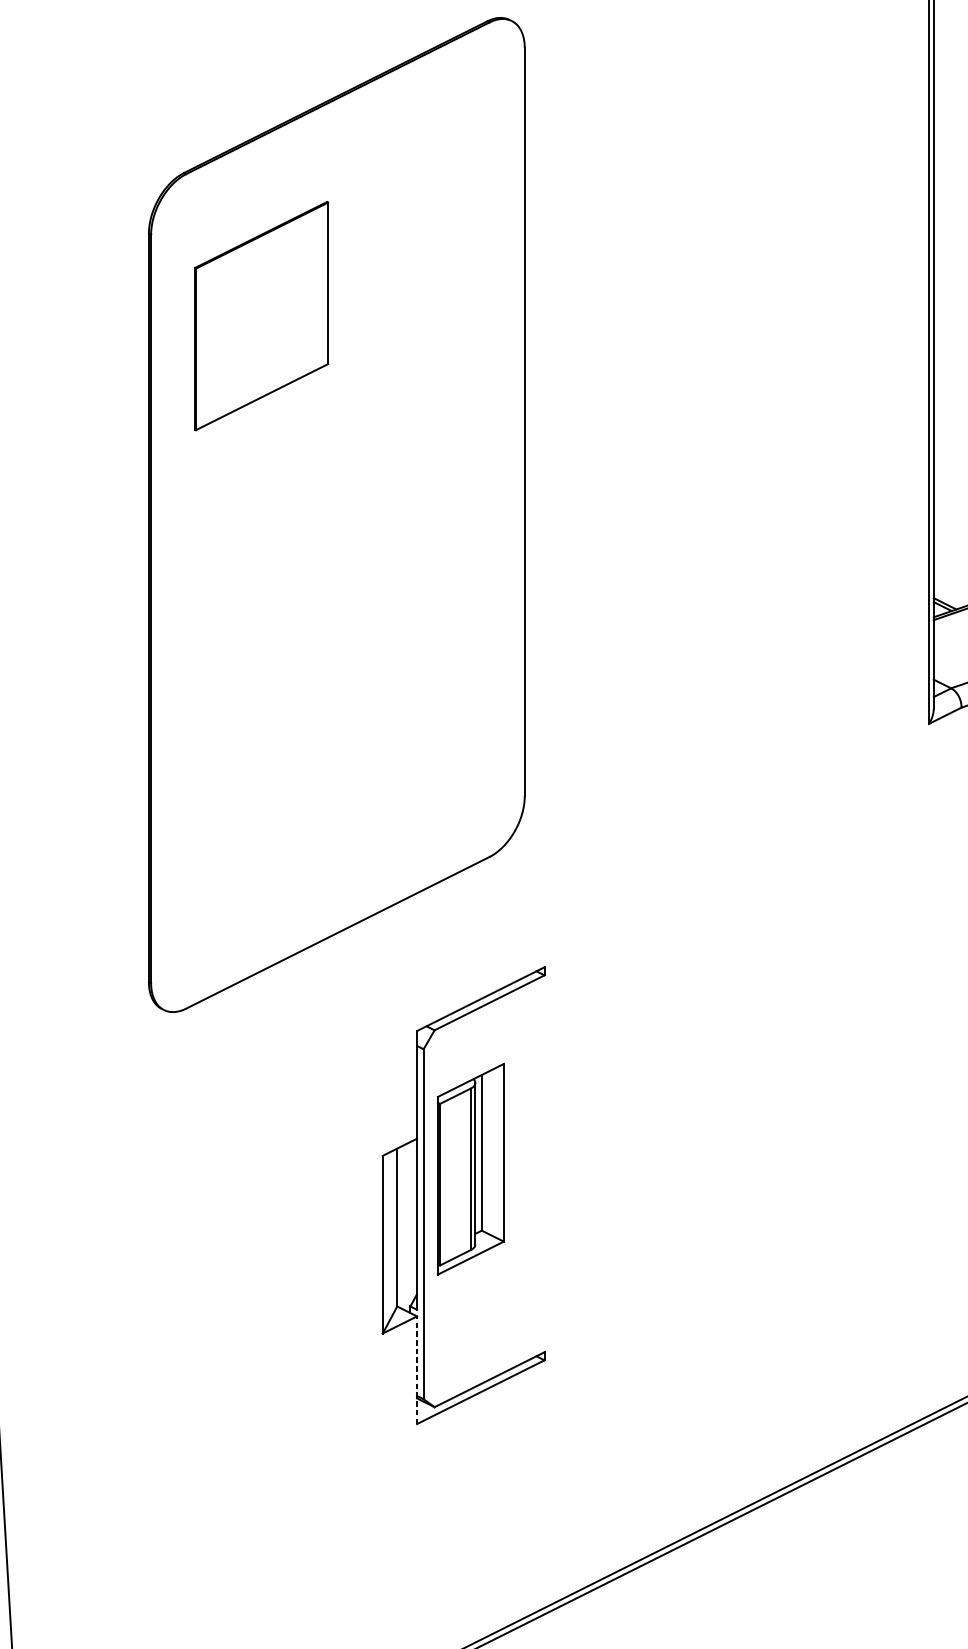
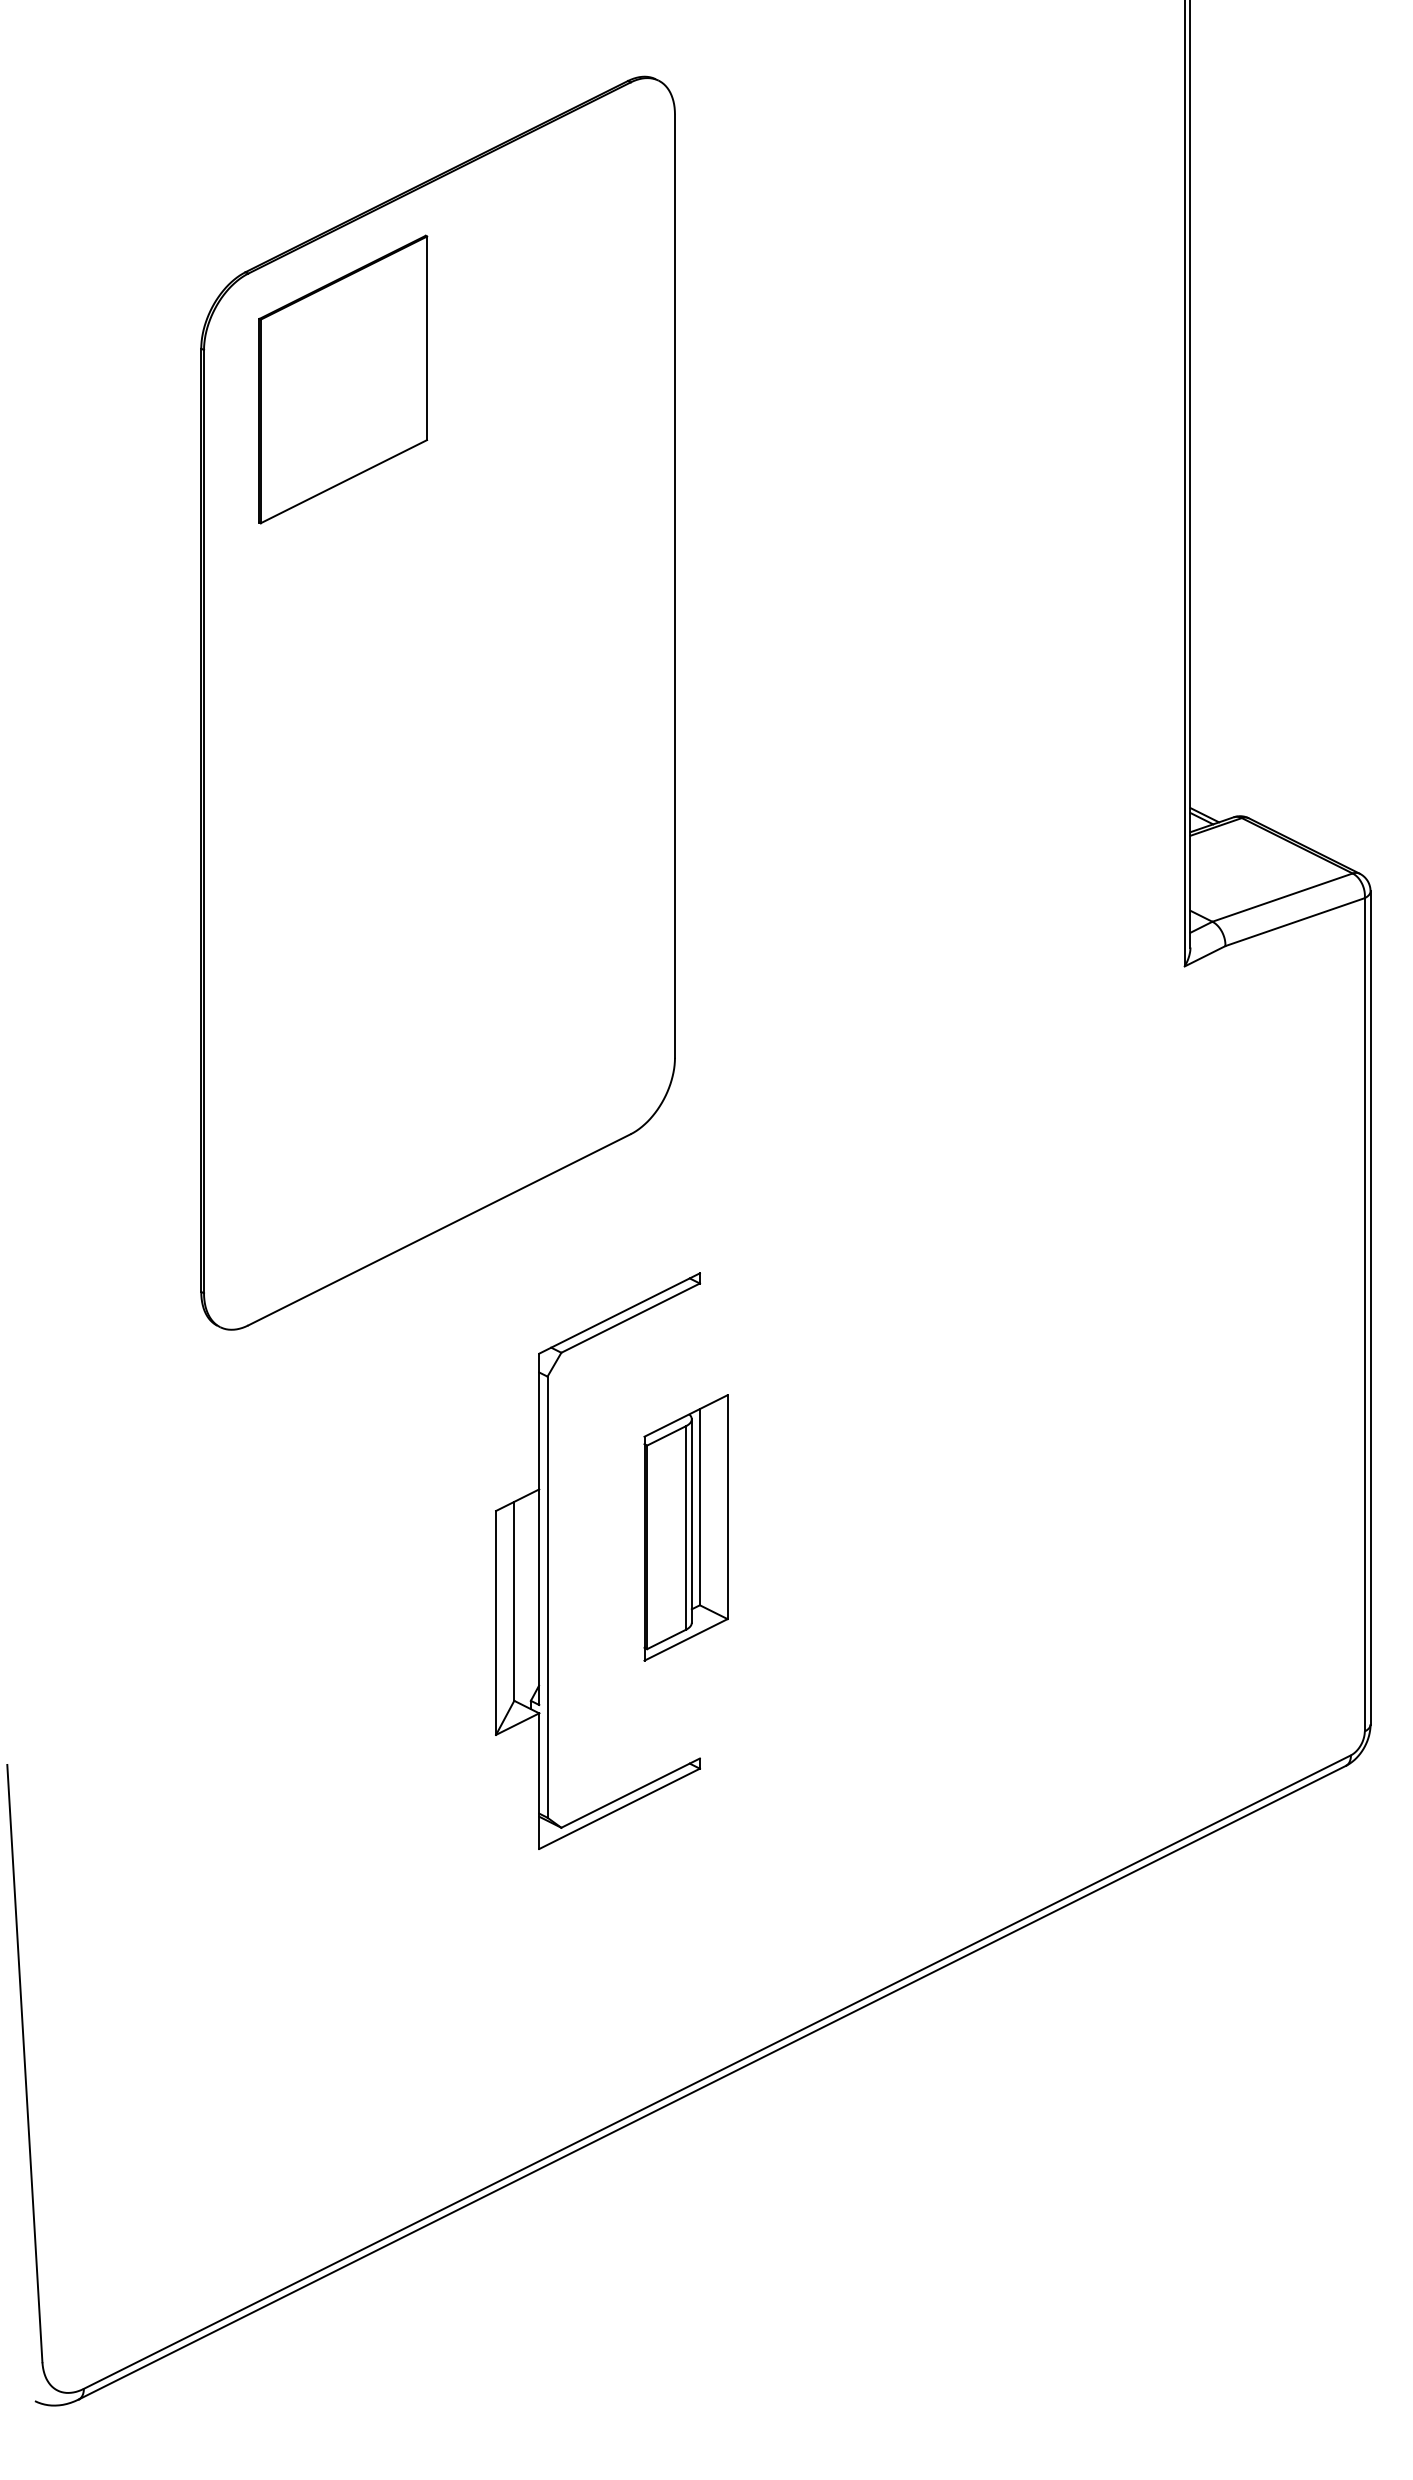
part: (261, 316) -> (343, 379), moved
part: (470, 1168) -> (685, 1527), moved
line: (417, 1370) -> (539, 1781), dashed -> solid

